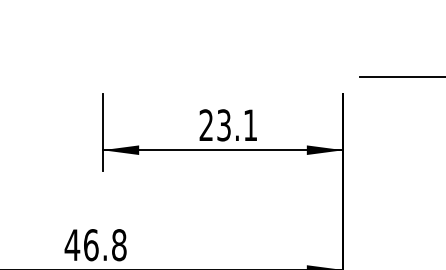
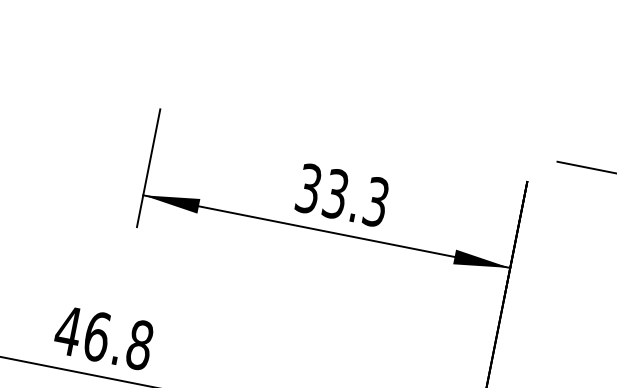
text: (228, 125) -> (342, 195), 23.1 -> 33.3

